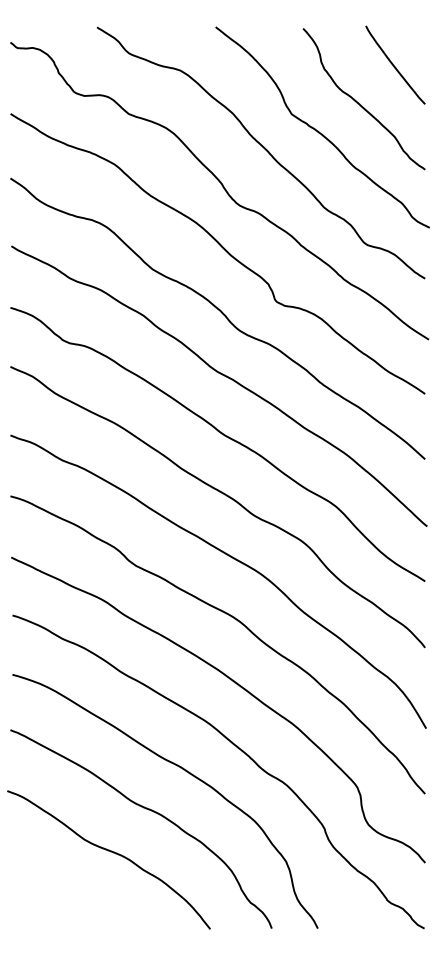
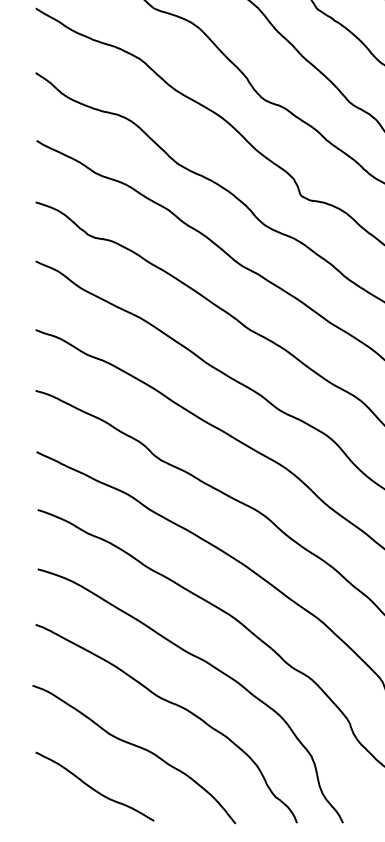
curve: (68, 893) -> (93, 788), added

